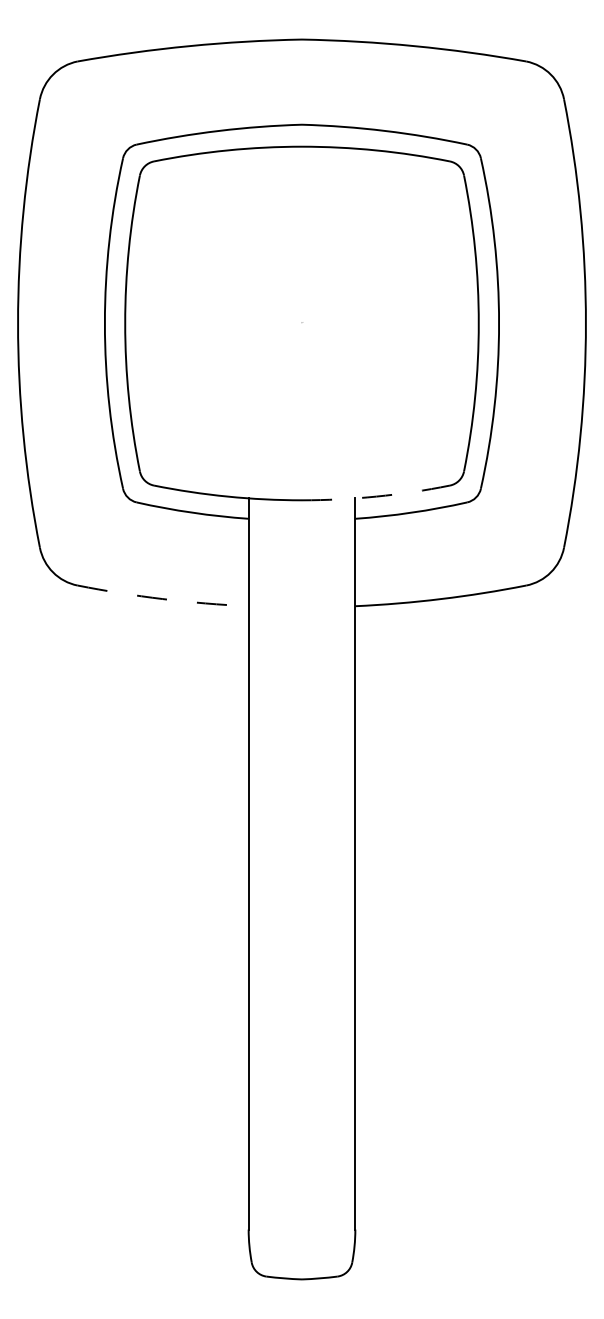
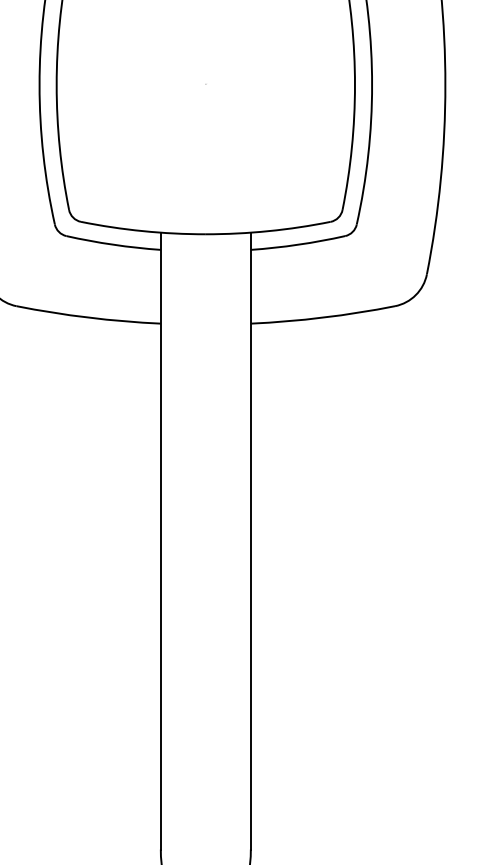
arc: (376, 496) -> (268, 231), dashed -> solid
arc: (162, 599) -> (88, 317), dashed -> solid

